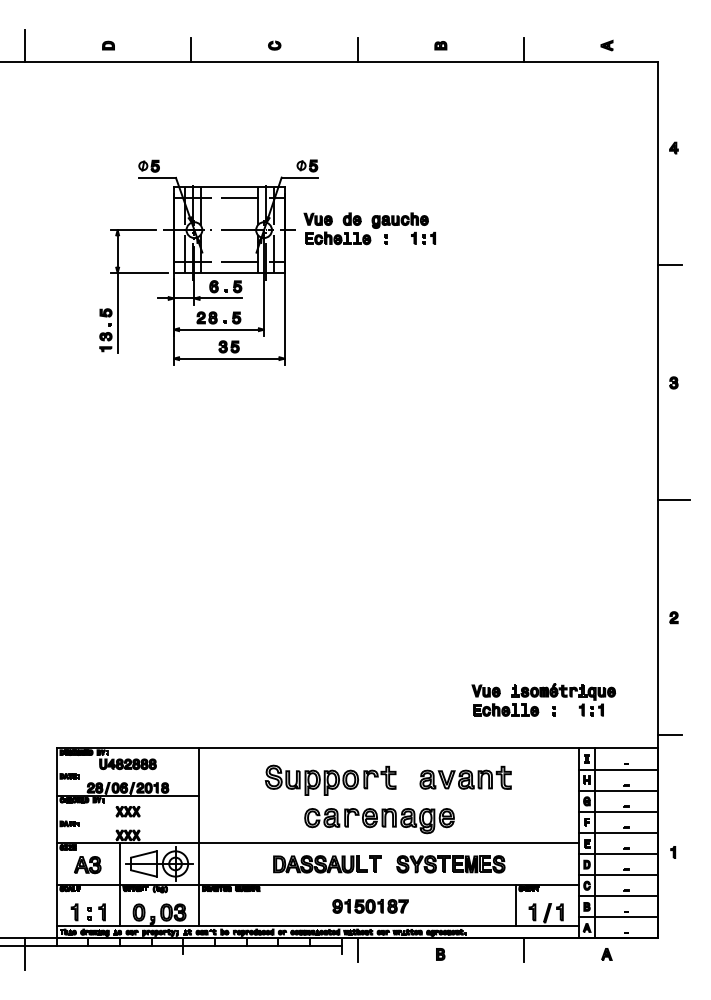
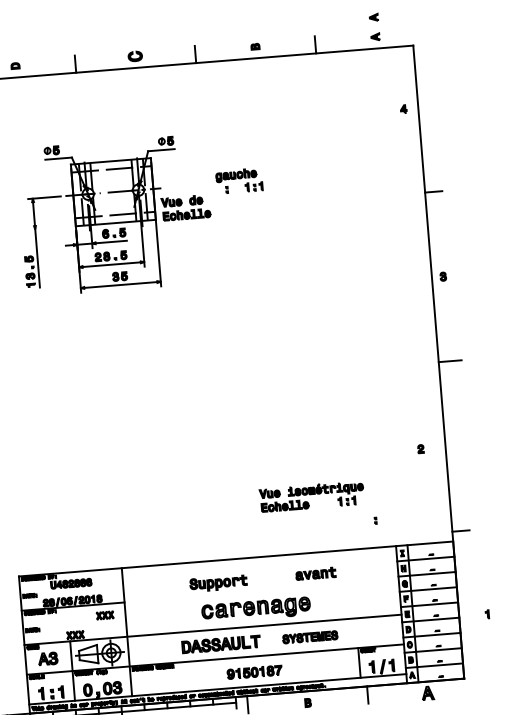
part: (606, 18) -> (373, 17), added
part: (274, 45) -> (135, 56), size x1.6
part: (673, 147) -> (403, 108), moved
part: (337, 228) -> (186, 207), moved
line: (139, 272) -> (51, 228), removed
part: (673, 617) -> (420, 449), moved
part: (543, 699) -> (311, 496), moved
part: (465, 777) -> (315, 573), size x0.6
part: (330, 779) -> (218, 582), size x0.6
part: (127, 811) -> (104, 615), moved
part: (673, 852) -> (487, 614), moved
part: (450, 864) -> (309, 637), size x0.7
part: (606, 954) -> (427, 693), size x1.6

